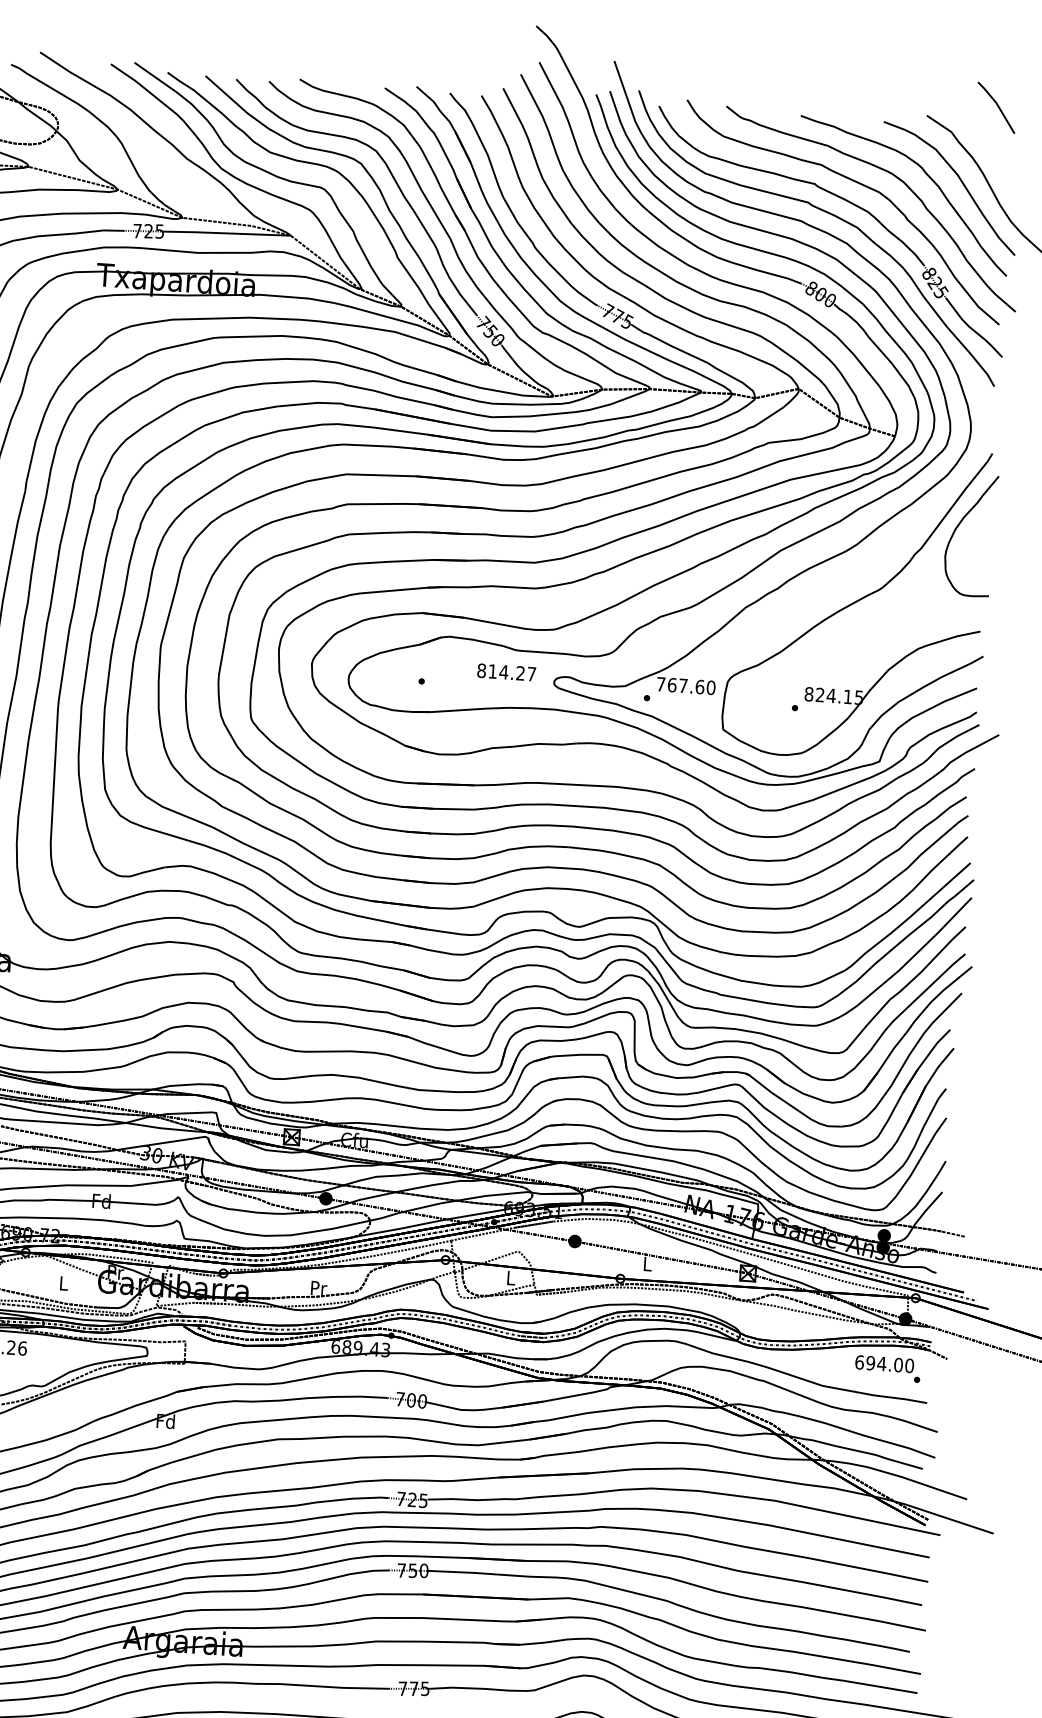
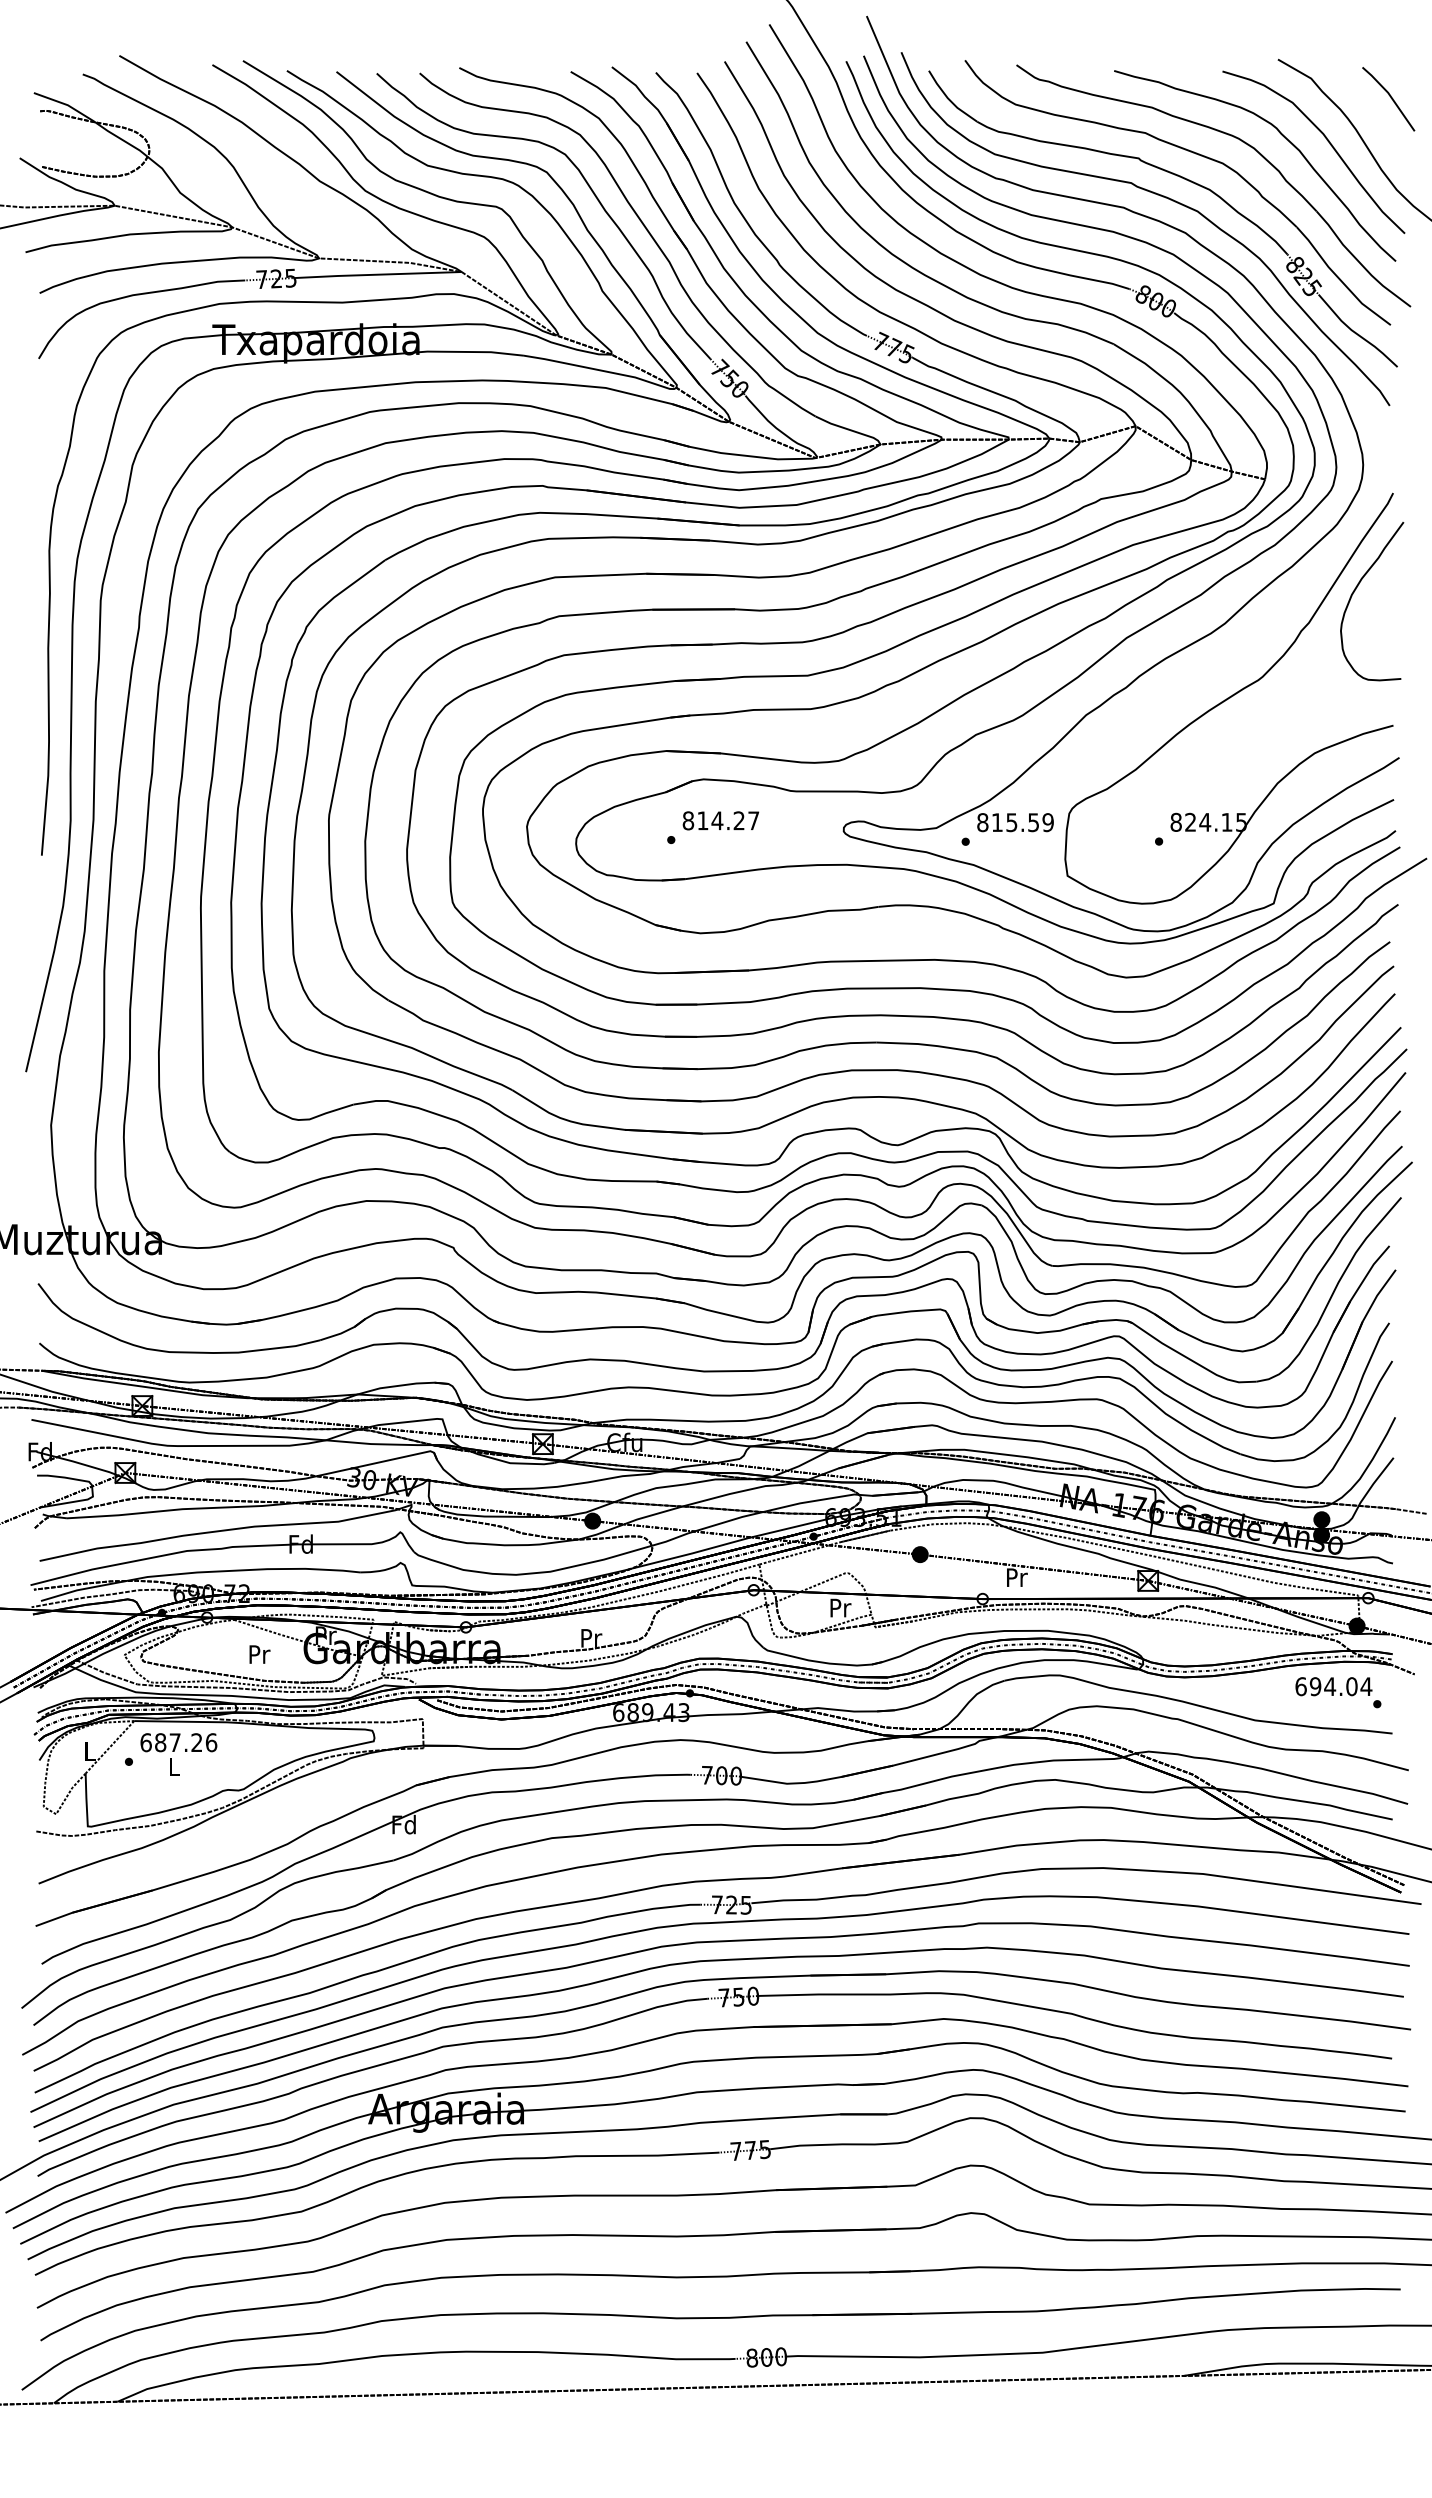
line: (997, 107) -> (1390, 98), moved
text: (506, 672) -> (720, 820), moved
text: (686, 686) -> (1015, 822), 767.60 -> 815.59
text: (648, 1264) -> (1017, 1577), L -> Pr
text: (511, 1277) -> (840, 1607), L -> Pr
text: (63, 1283) -> (259, 1654), L -> Pr
text: (909, 1365) -> (1366, 1686), 694.00 -> 694.04

